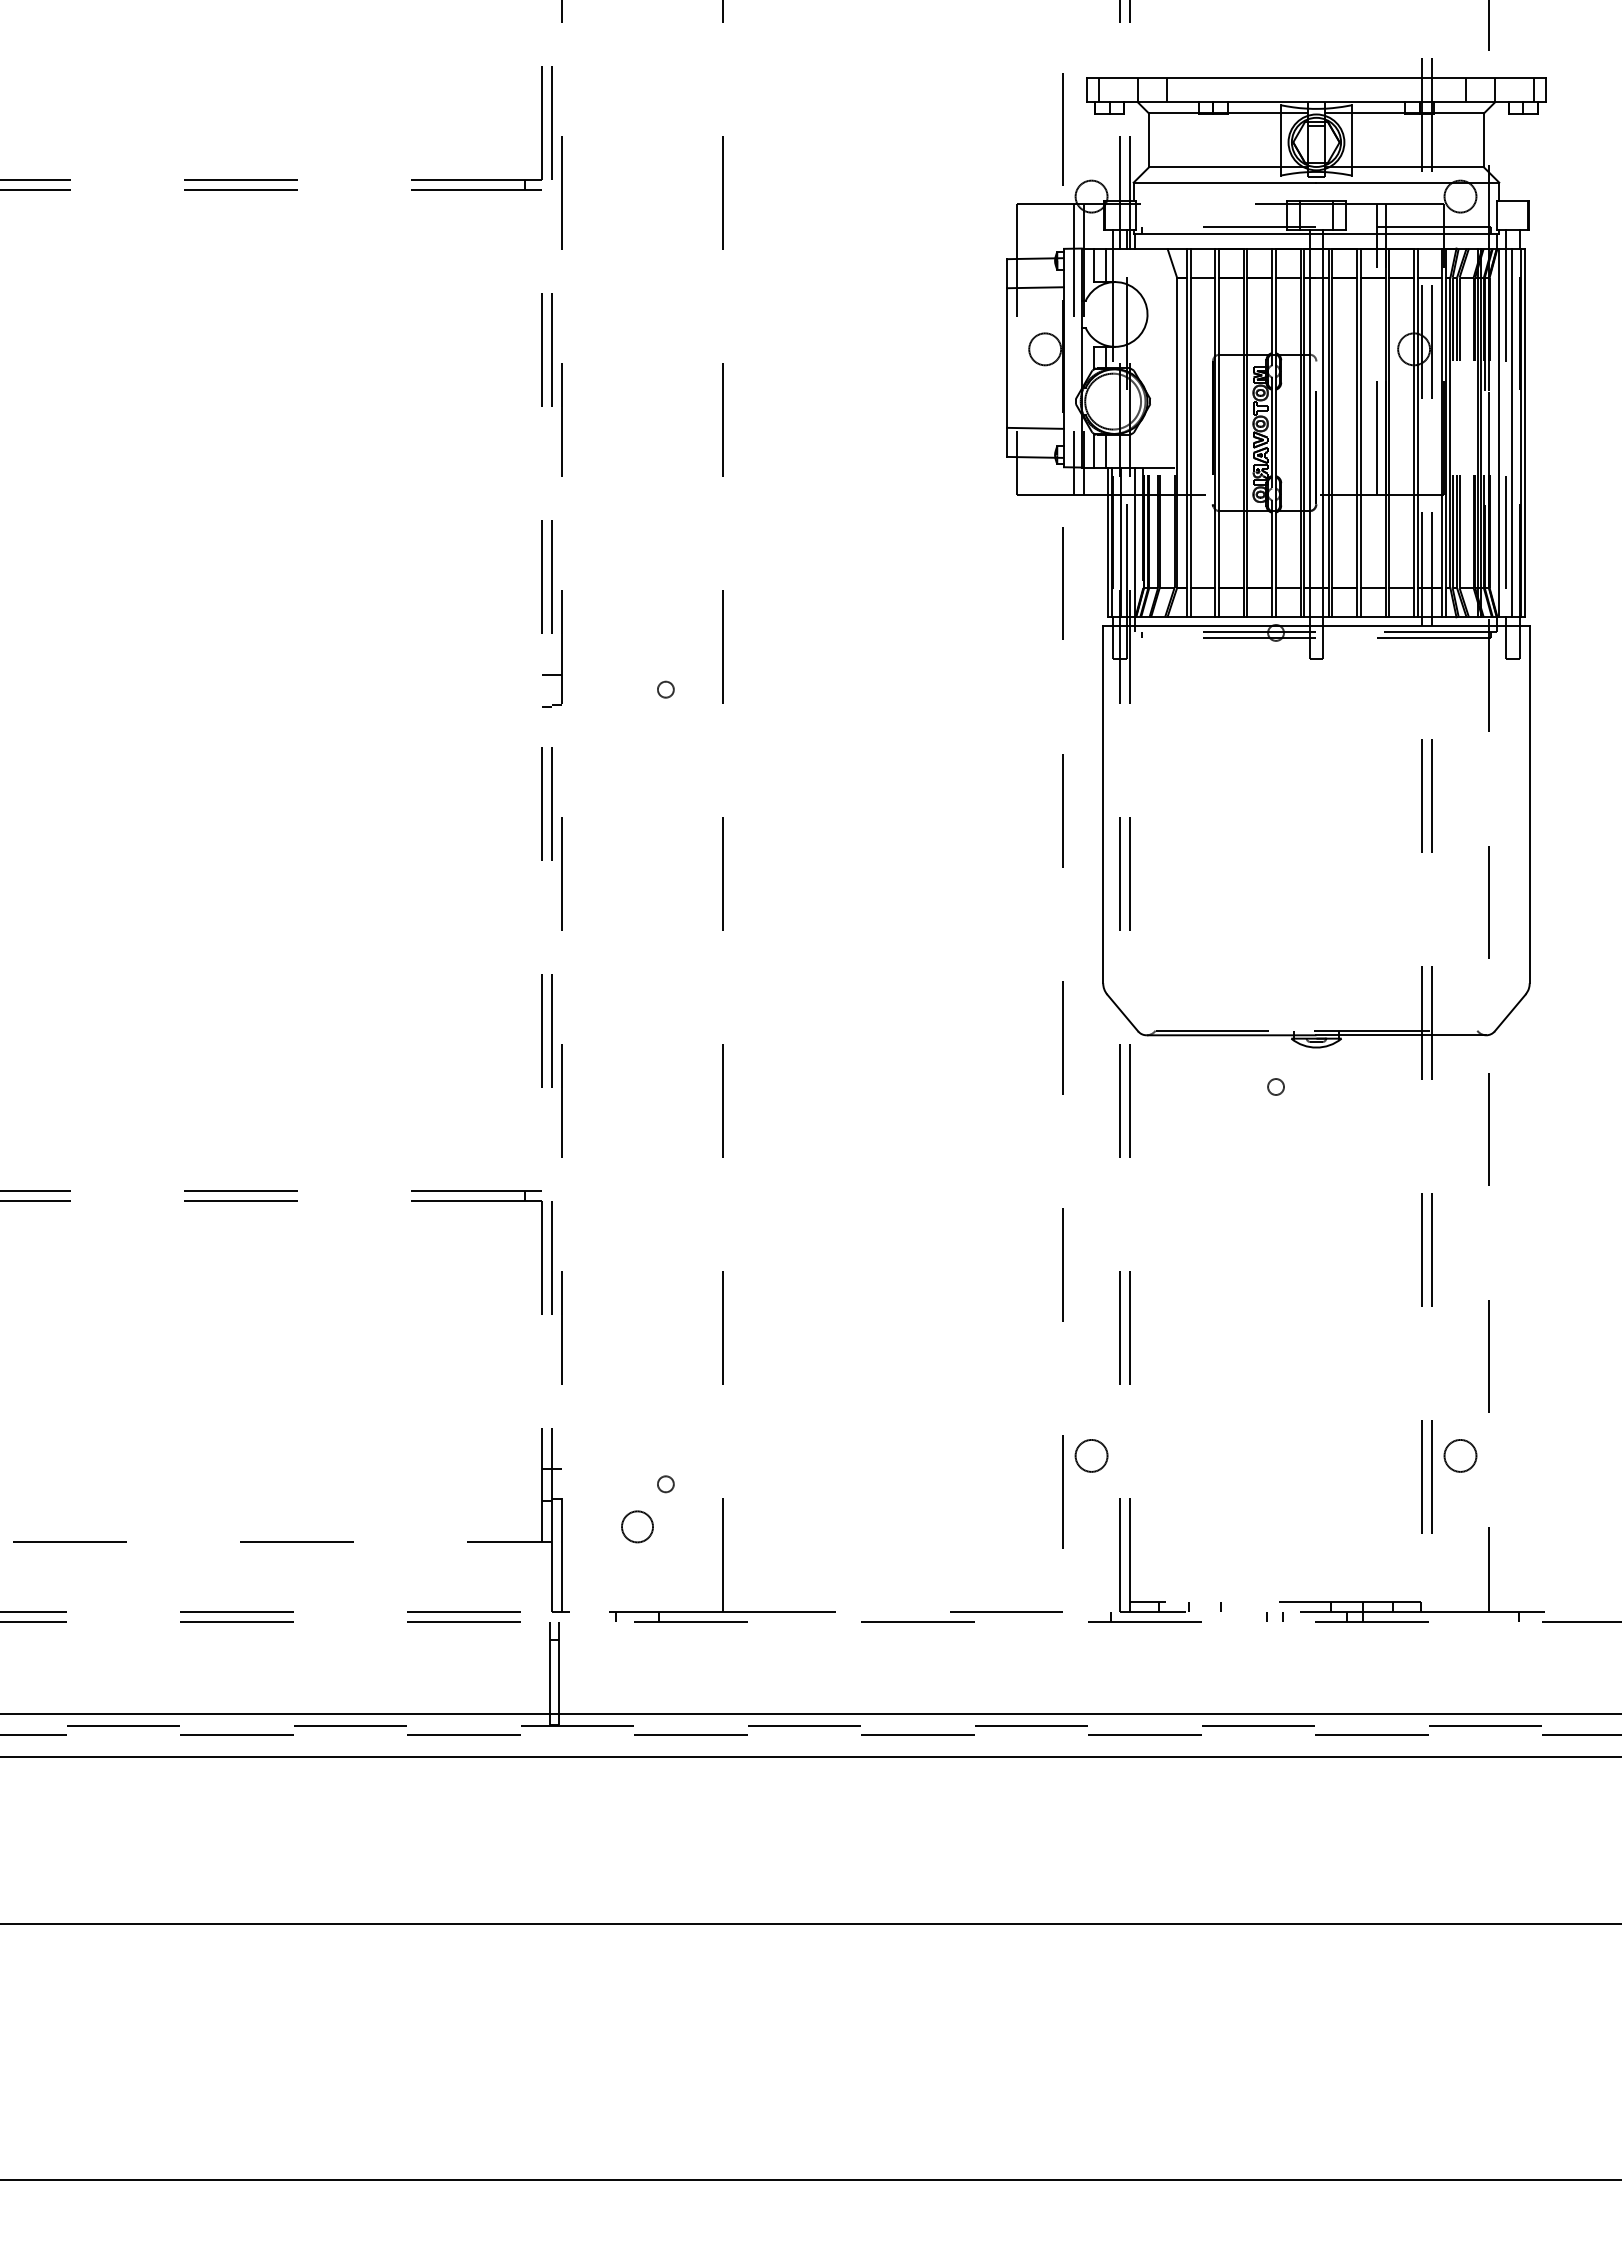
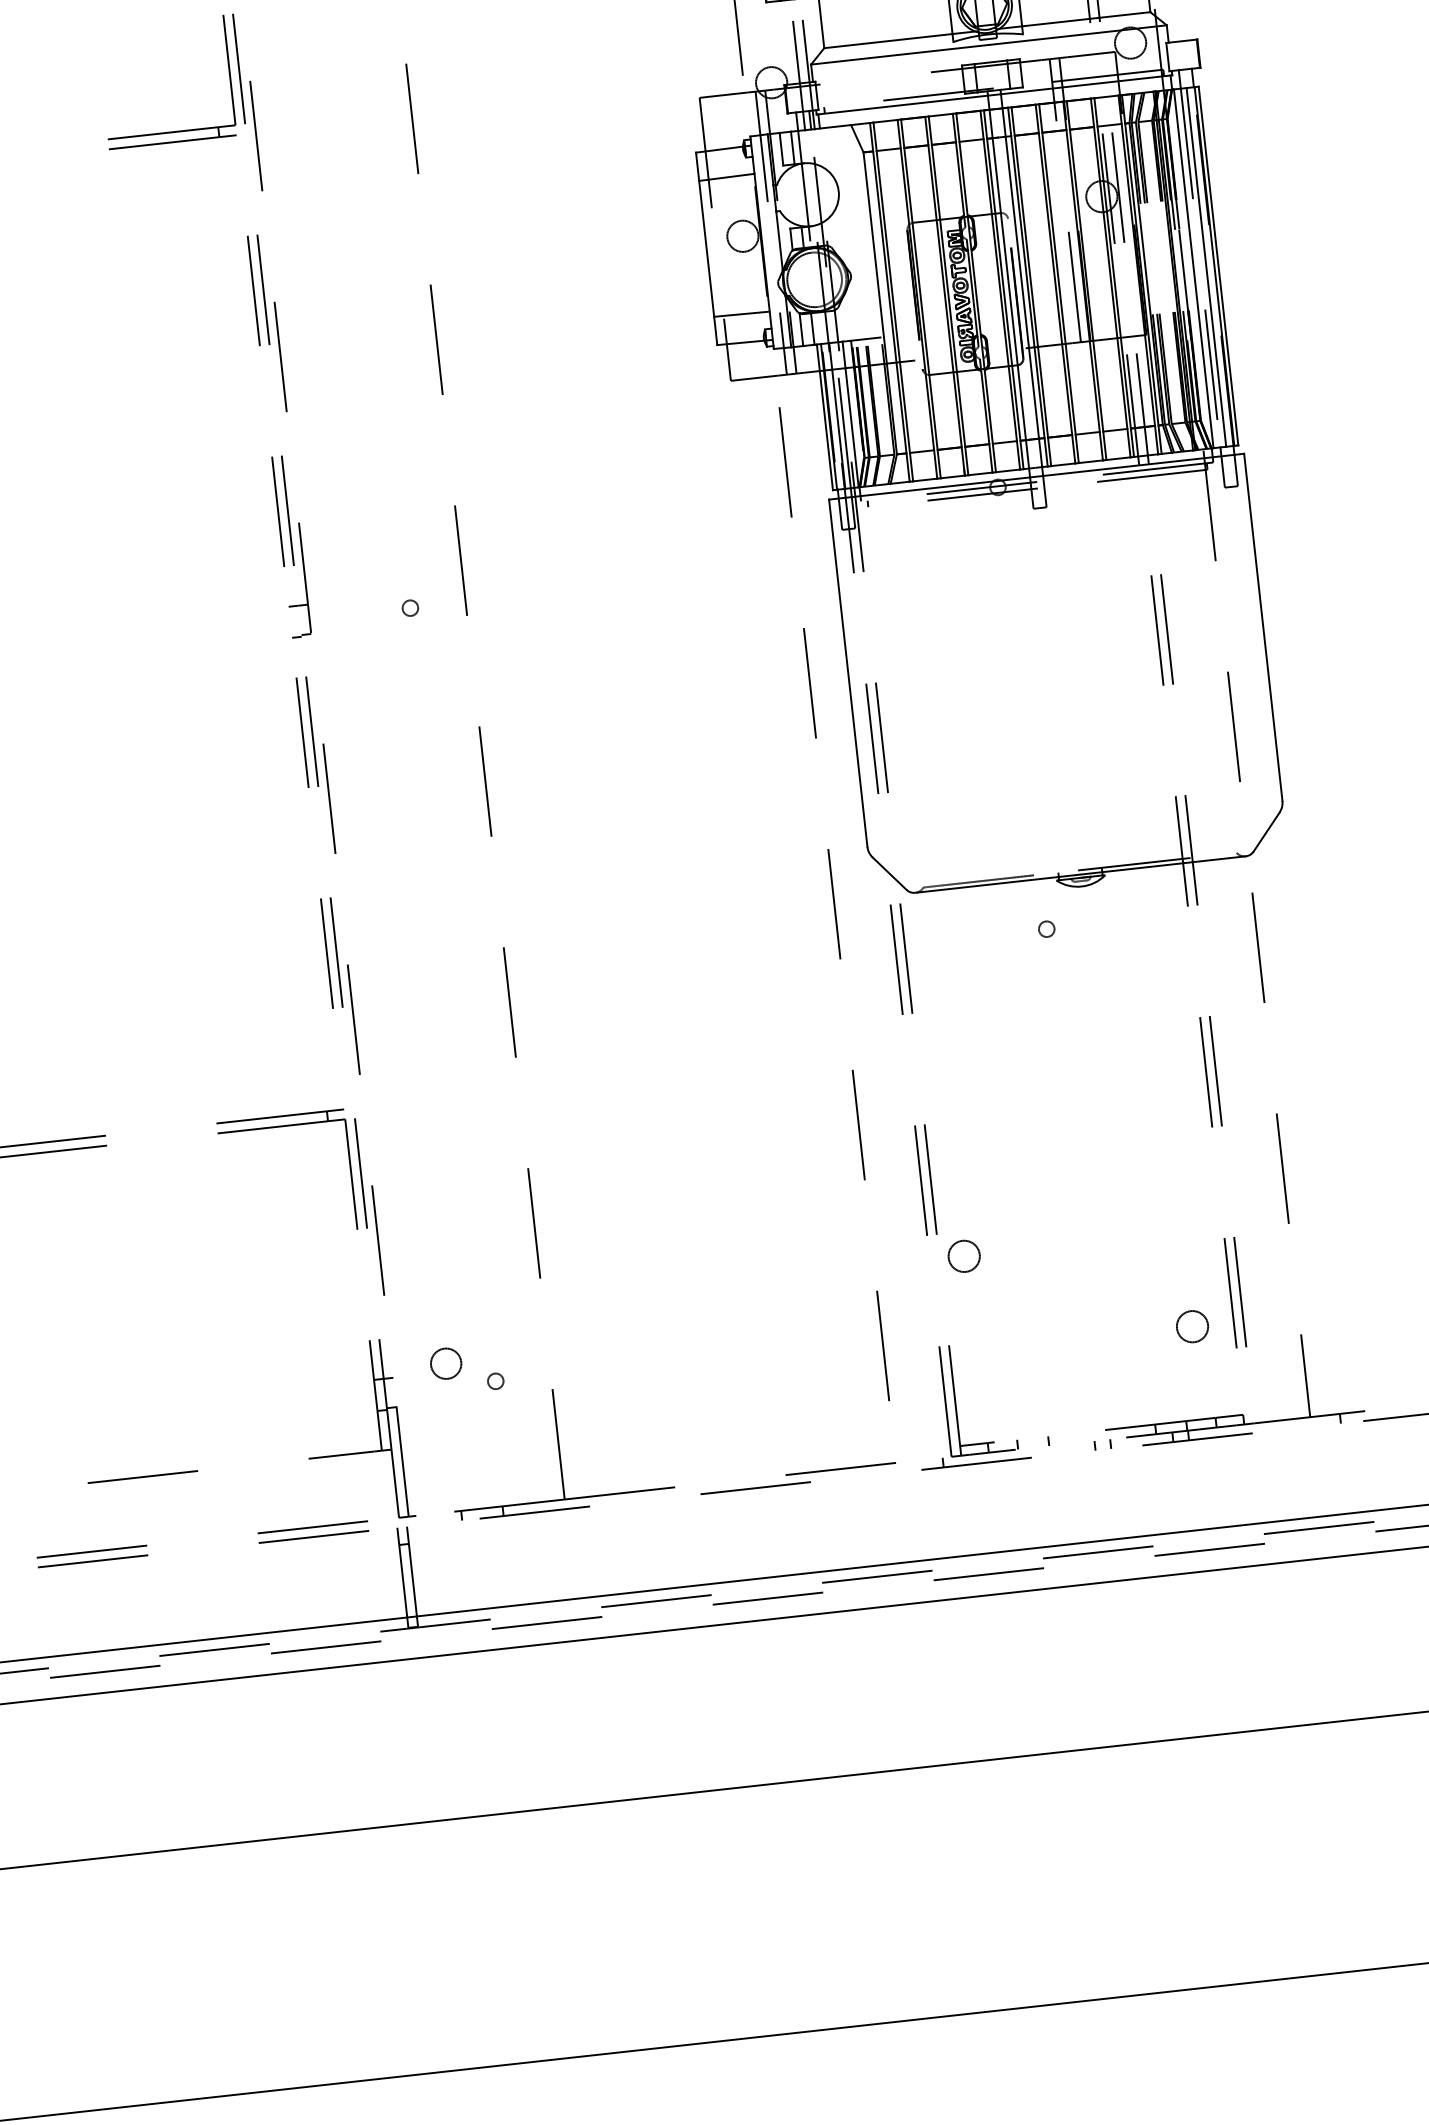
circle: (1091, 1455) -> (964, 1255), moved
circle: (1460, 1455) -> (1192, 1326), moved
circle: (637, 1526) -> (446, 1363), moved

